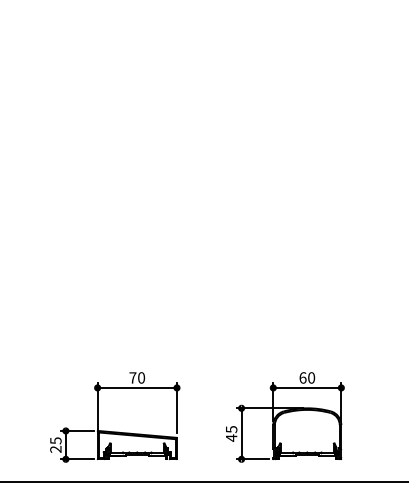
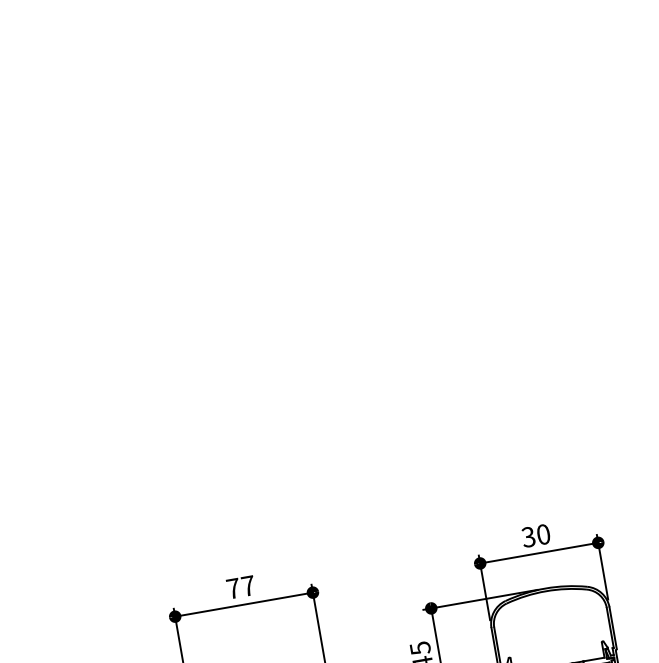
text: (141, 377) -> (248, 585), 70 -> 77
text: (302, 377) -> (527, 536), 60 -> 30

